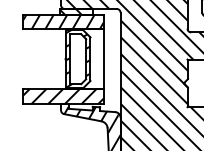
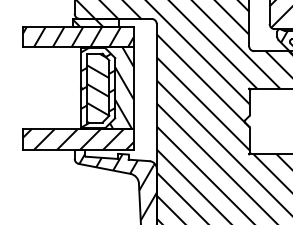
hatch: (78, 58) -> (98, 87), added
hatch: (85, 59) -> (108, 88), added

